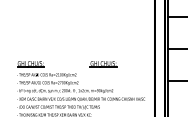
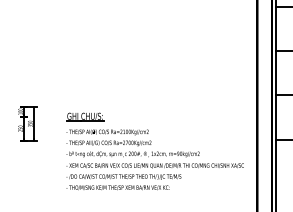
part: (103, 63) -> (186, 116), removed

